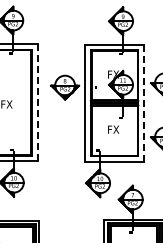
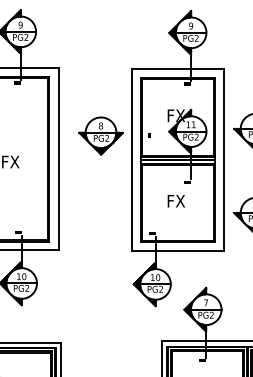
line: (37, 102) -> (58, 159), dashed -> solid
line: (144, 103) -> (224, 160), dashed -> solid

